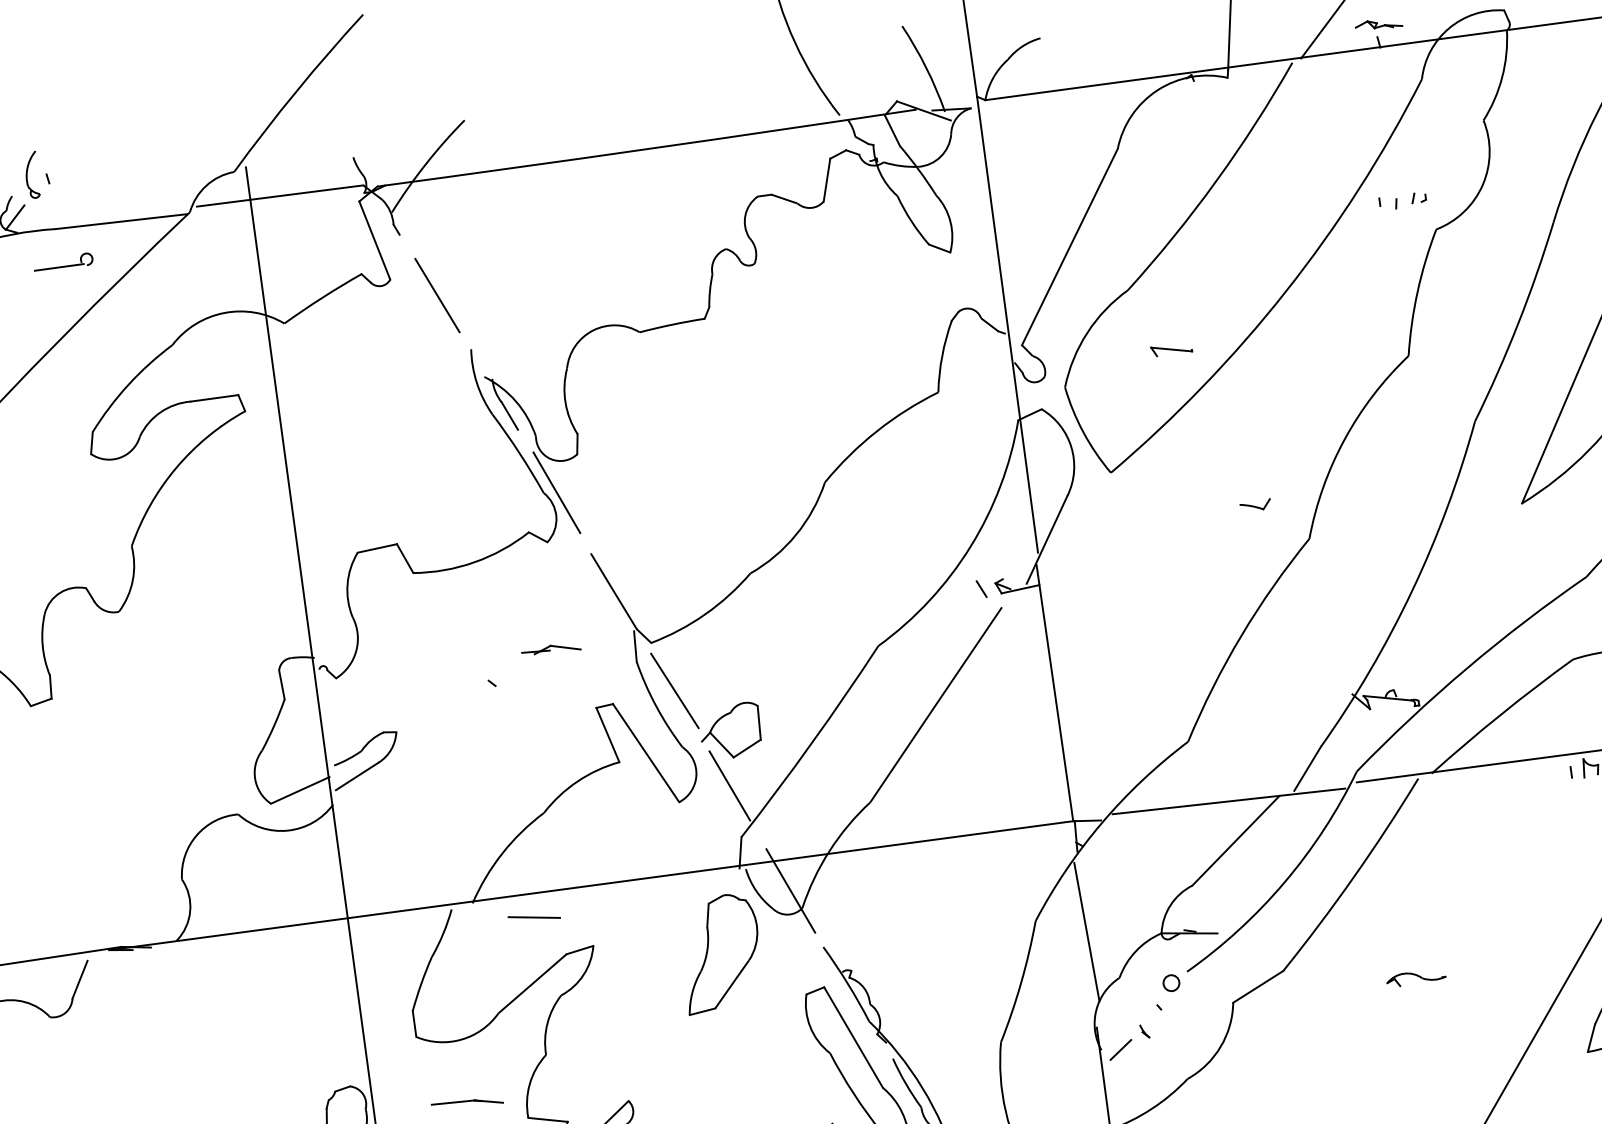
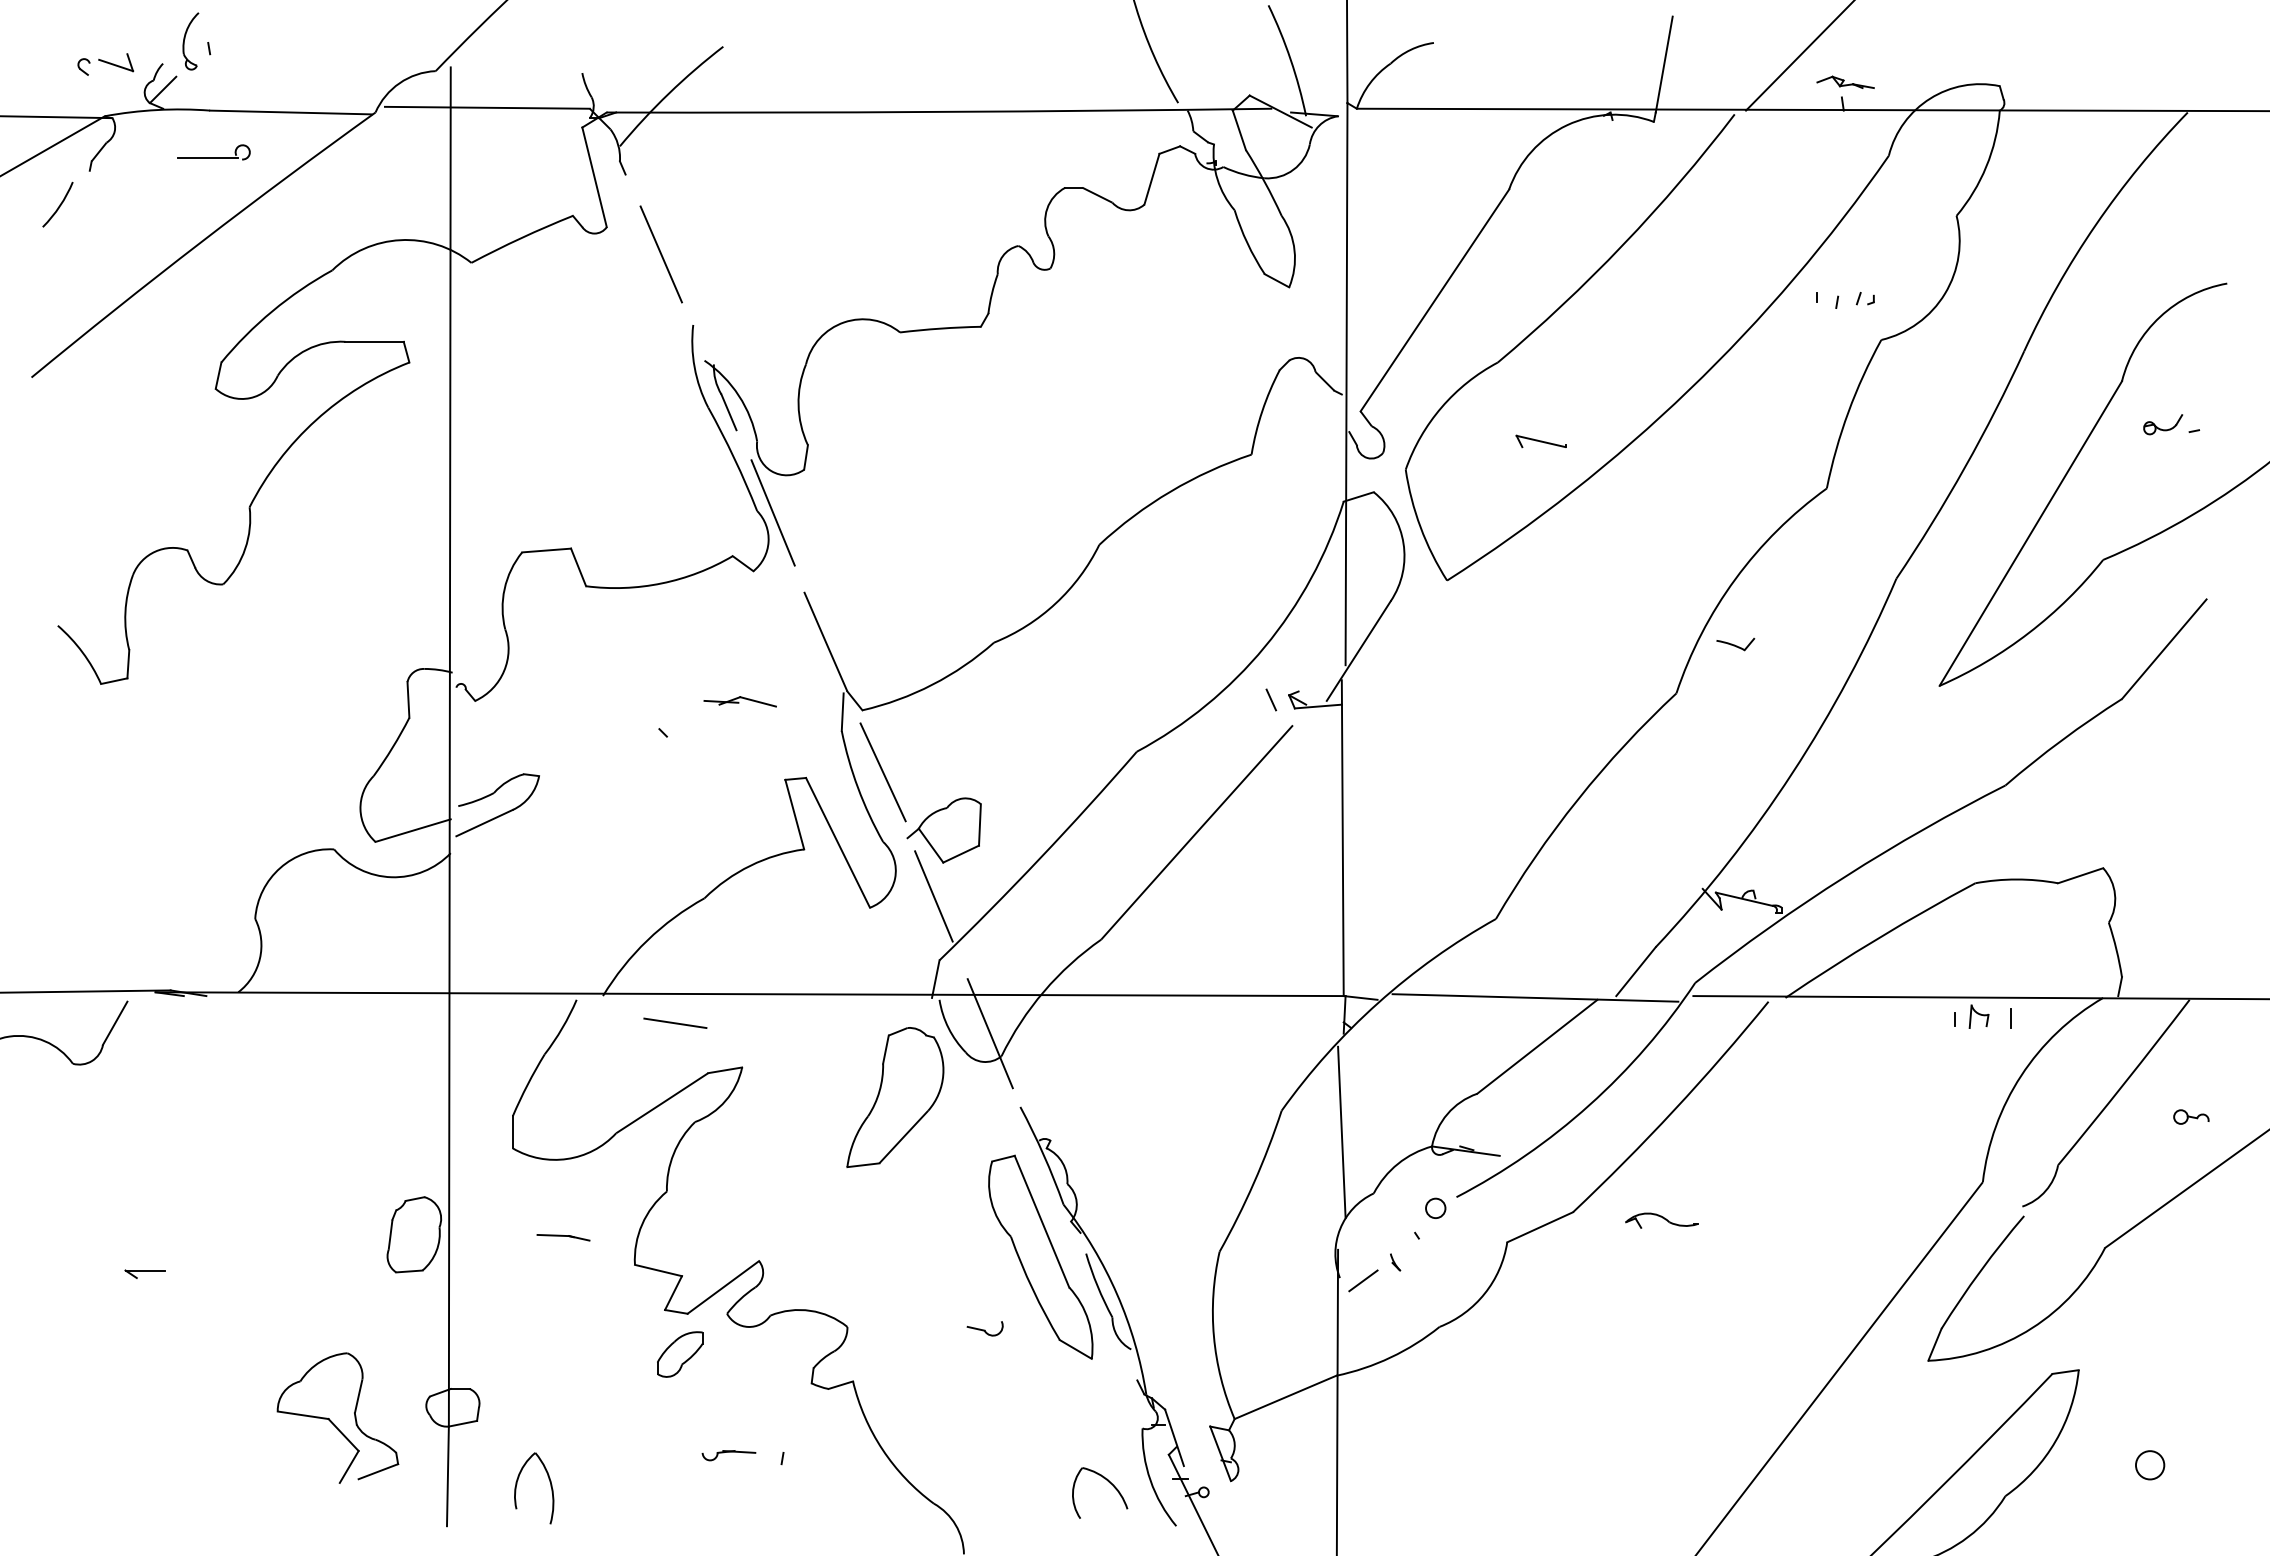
part: (1255, 505) -> (1735, 644), moved
part: (1415, 977) -> (1661, 1220), moved
part: (467, 1103) -> (563, 1237), size x0.6

